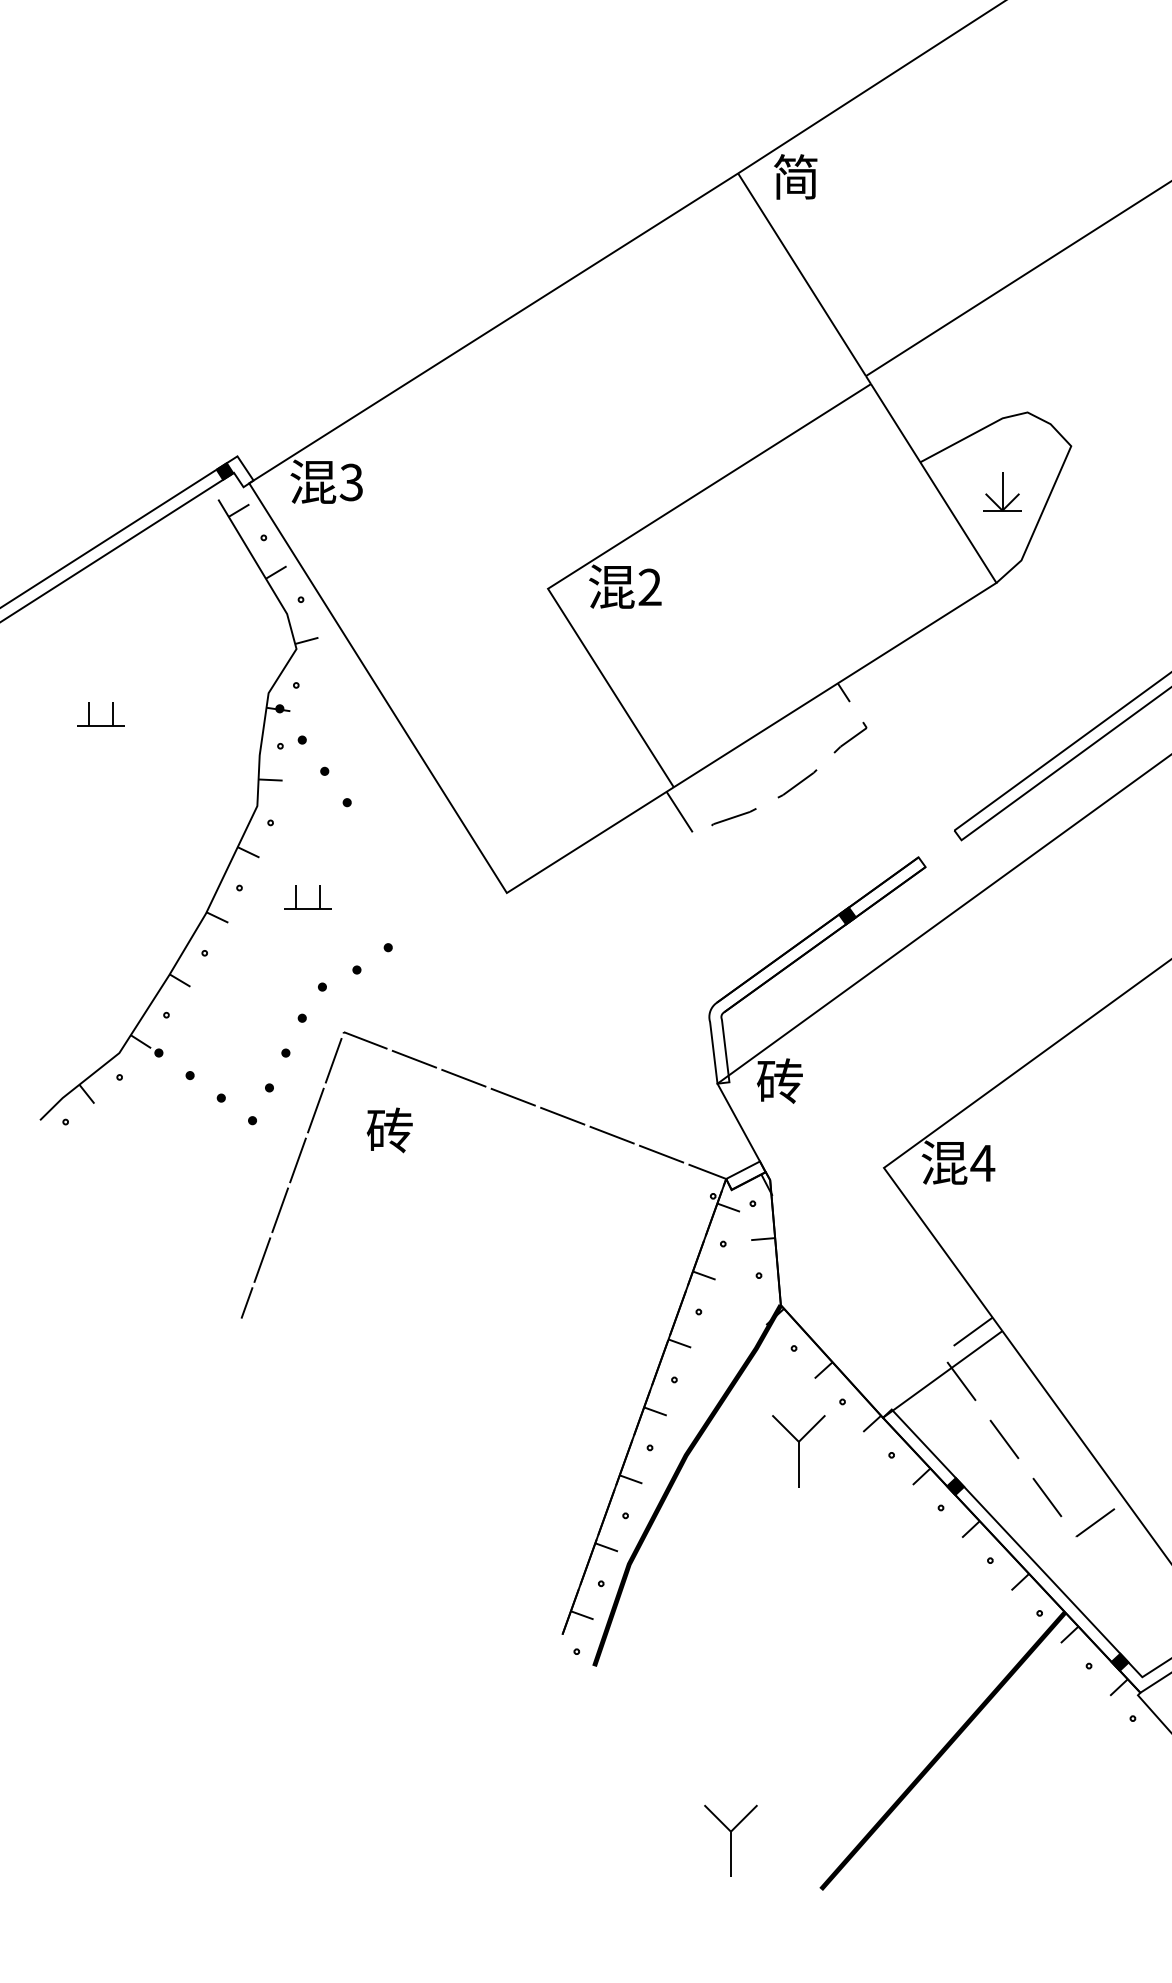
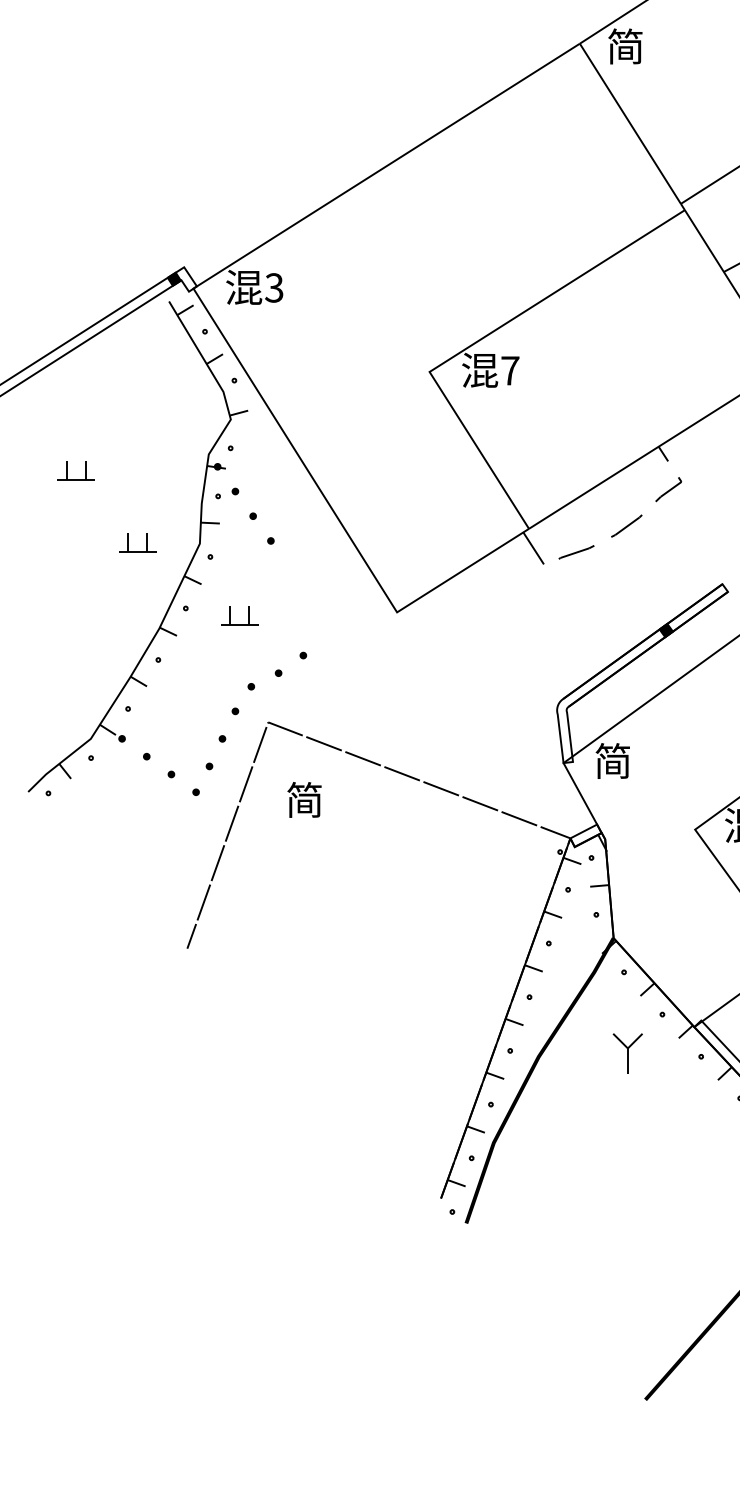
text: (649, 586) -> (509, 370), 2 -> 7
part: (167, 805) -> (128, 543), added
text: (779, 1080) -> (612, 760), 砖 -> 简
text: (389, 1130) -> (304, 800), 砖 -> 简
part: (798, 1451) -> (627, 1053), size x0.7
part: (730, 1840) -> (573, 1361), removed

